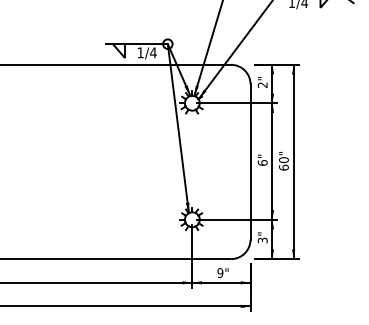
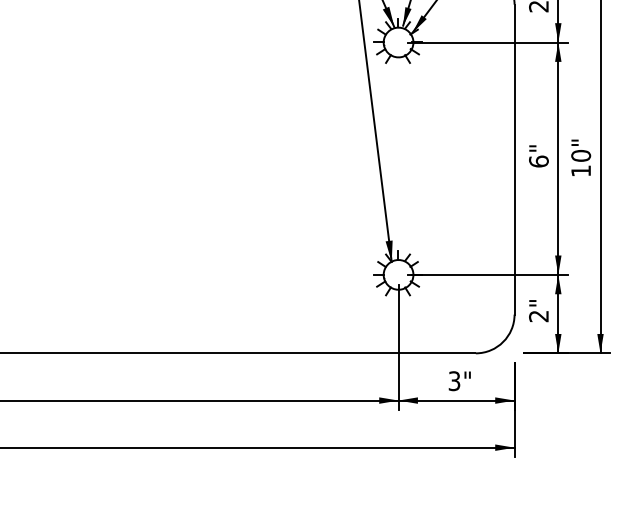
text: (283, 167) -> (580, 170), 60" -> 10"
text: (262, 240) -> (538, 316), 3" -> 2"
text: (220, 272) -> (454, 380), 9" -> 3"

